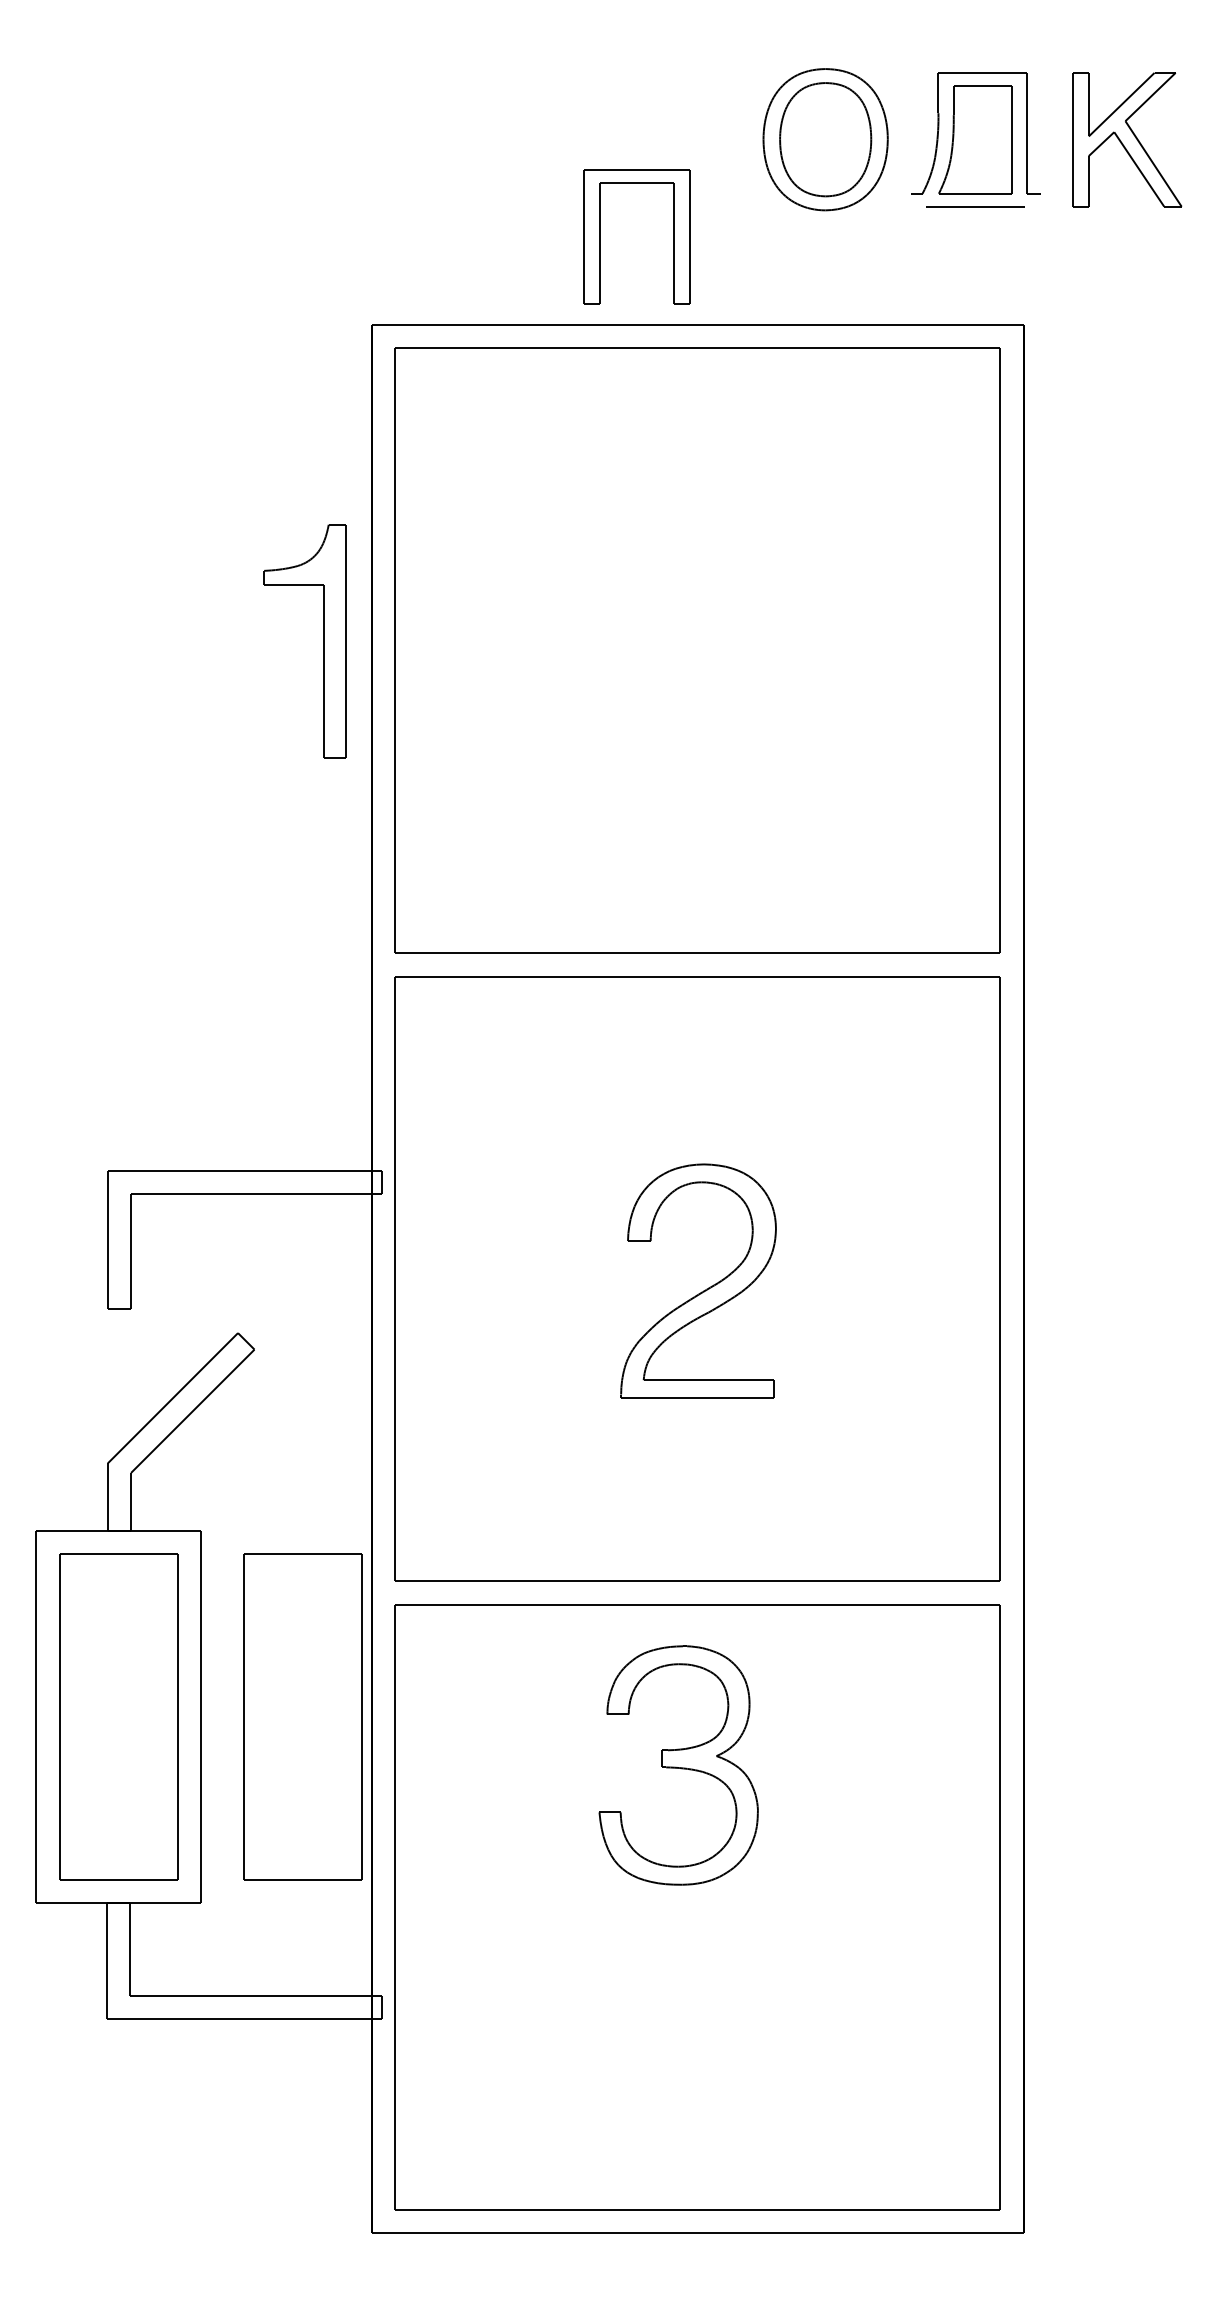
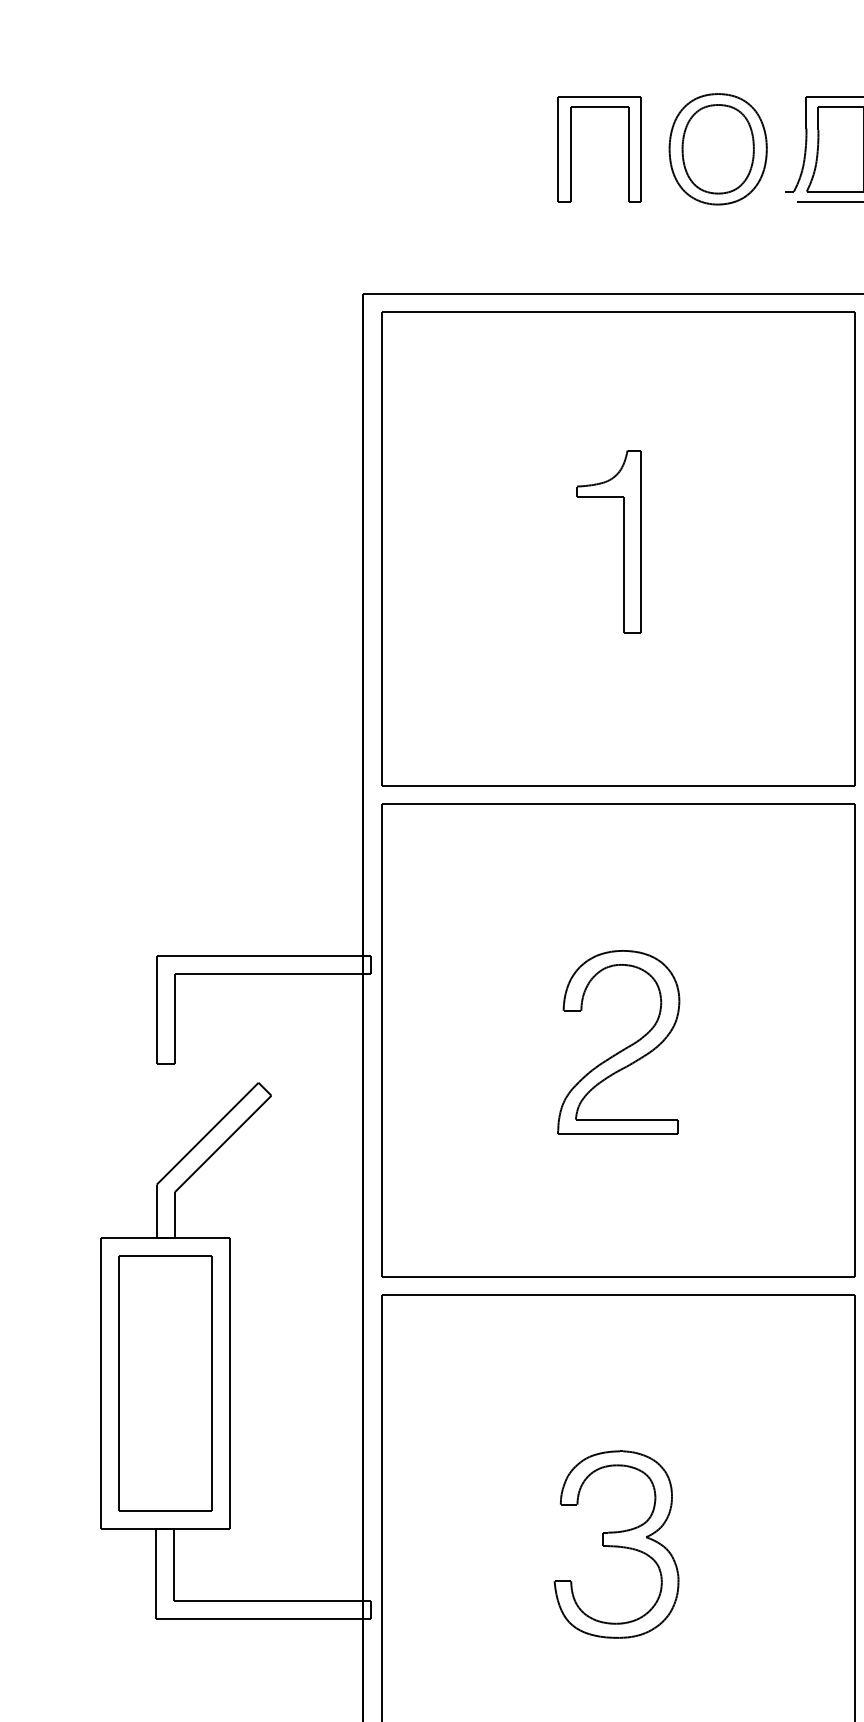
part: (600, 236) -> (571, 149), moved
part: (323, 641) -> (623, 541), moved
part: (302, 1716) -> (309, 1382), removed
part: (678, 1765) -> (616, 1544), moved

